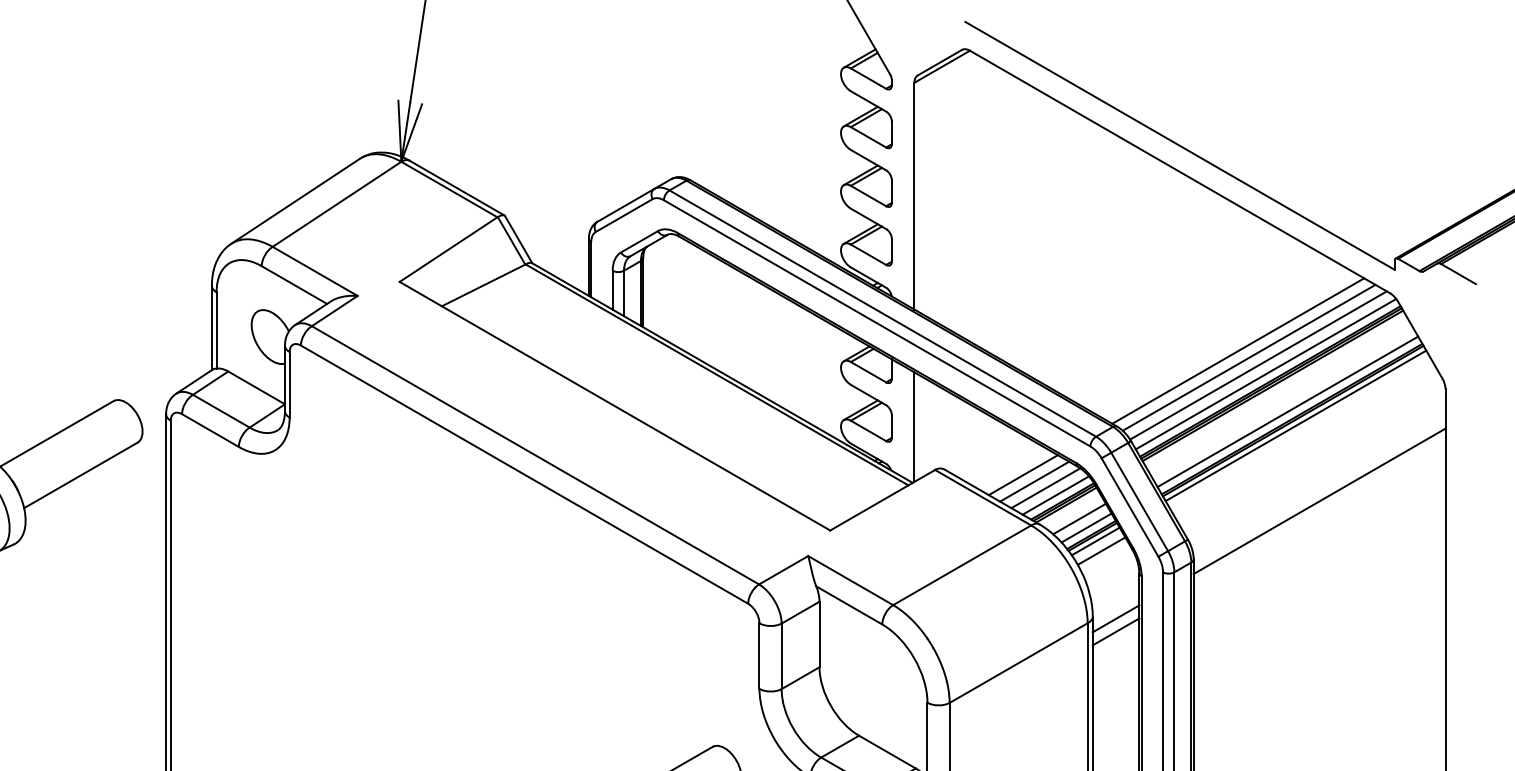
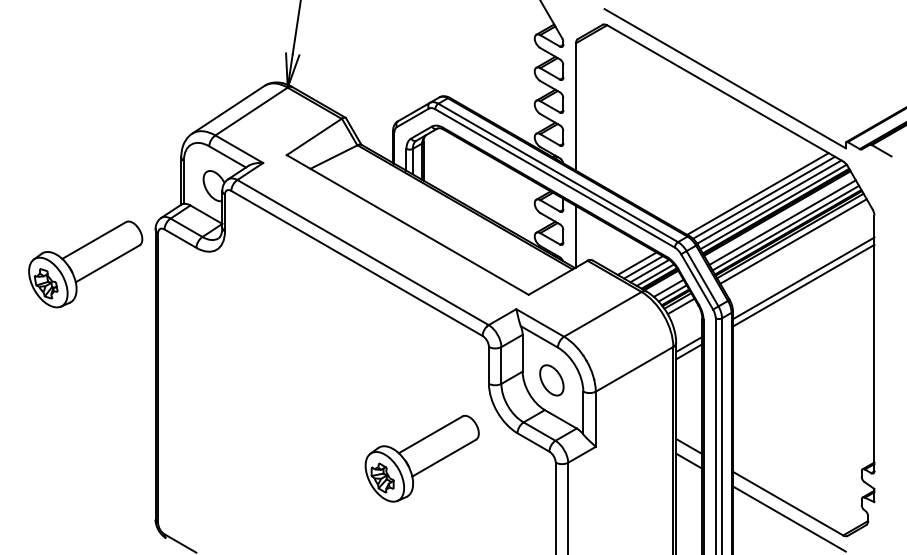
line: (1281, 401) -> (782, 222), added
line: (1301, 435) -> (793, 241), added
line: (1319, 513) -> (803, 285), added
part: (870, 682) -> (551, 380), added

